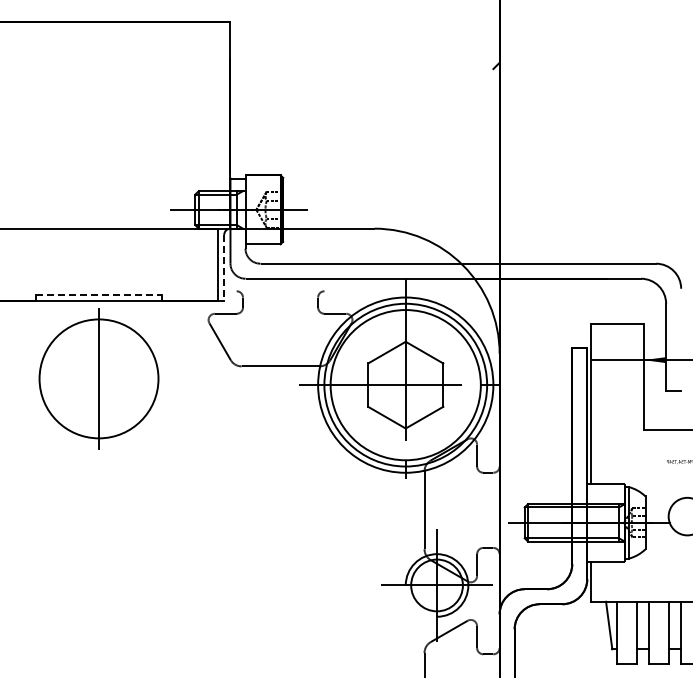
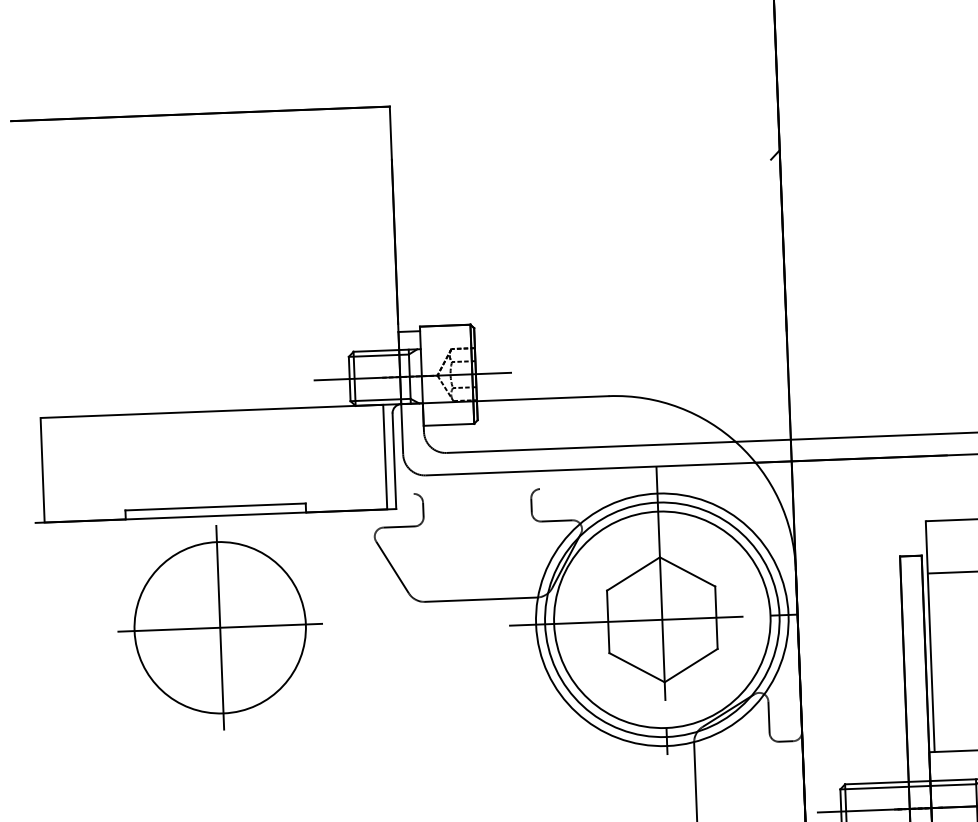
line: (224, 268) -> (394, 461), dashed -> solid
line: (99, 295) -> (216, 507), dashed -> solid
line: (98, 378) -> (219, 627), added

